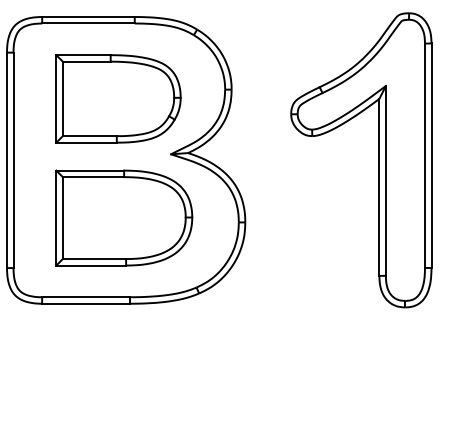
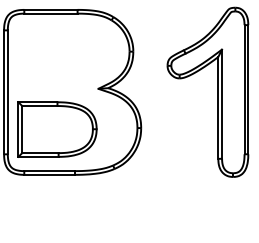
part: (117, 98) -> (67, 56), removed
part: (124, 217) -> (57, 129), moved

